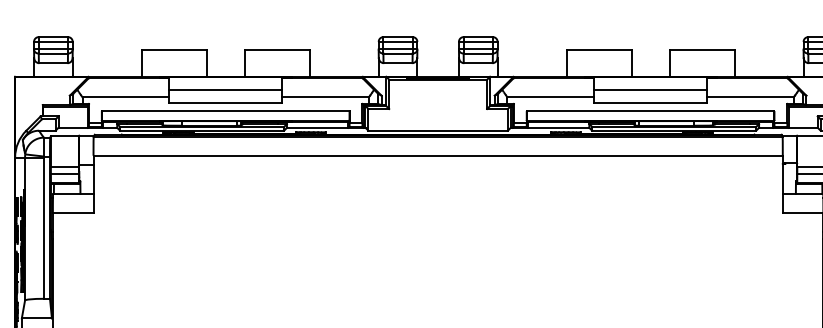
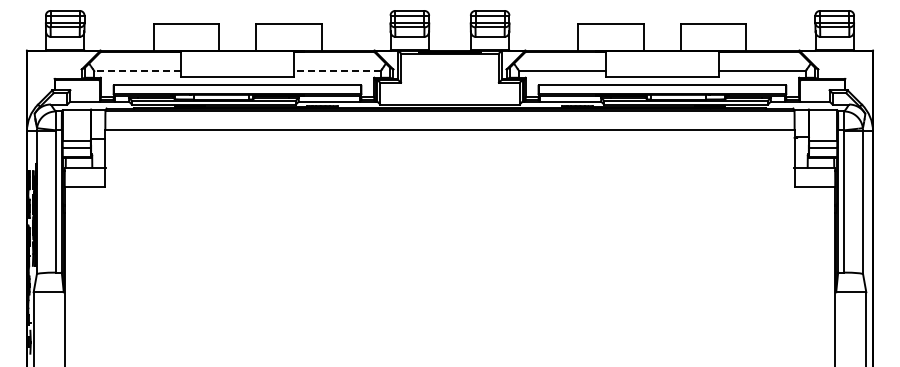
line: (225, 89) -> (237, 63), removed
line: (650, 89) -> (662, 63), removed
line: (125, 97) -> (137, 71), solid -> dashed
line: (324, 97) -> (336, 71), solid -> dashed

